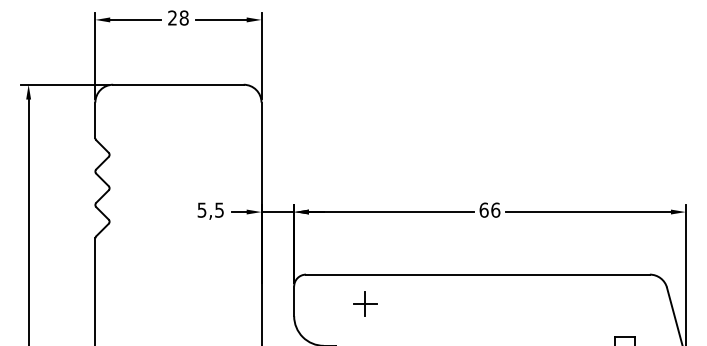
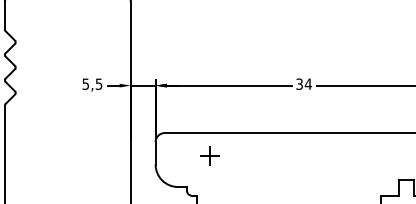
text: (489, 209) -> (303, 83), 66 -> 34

